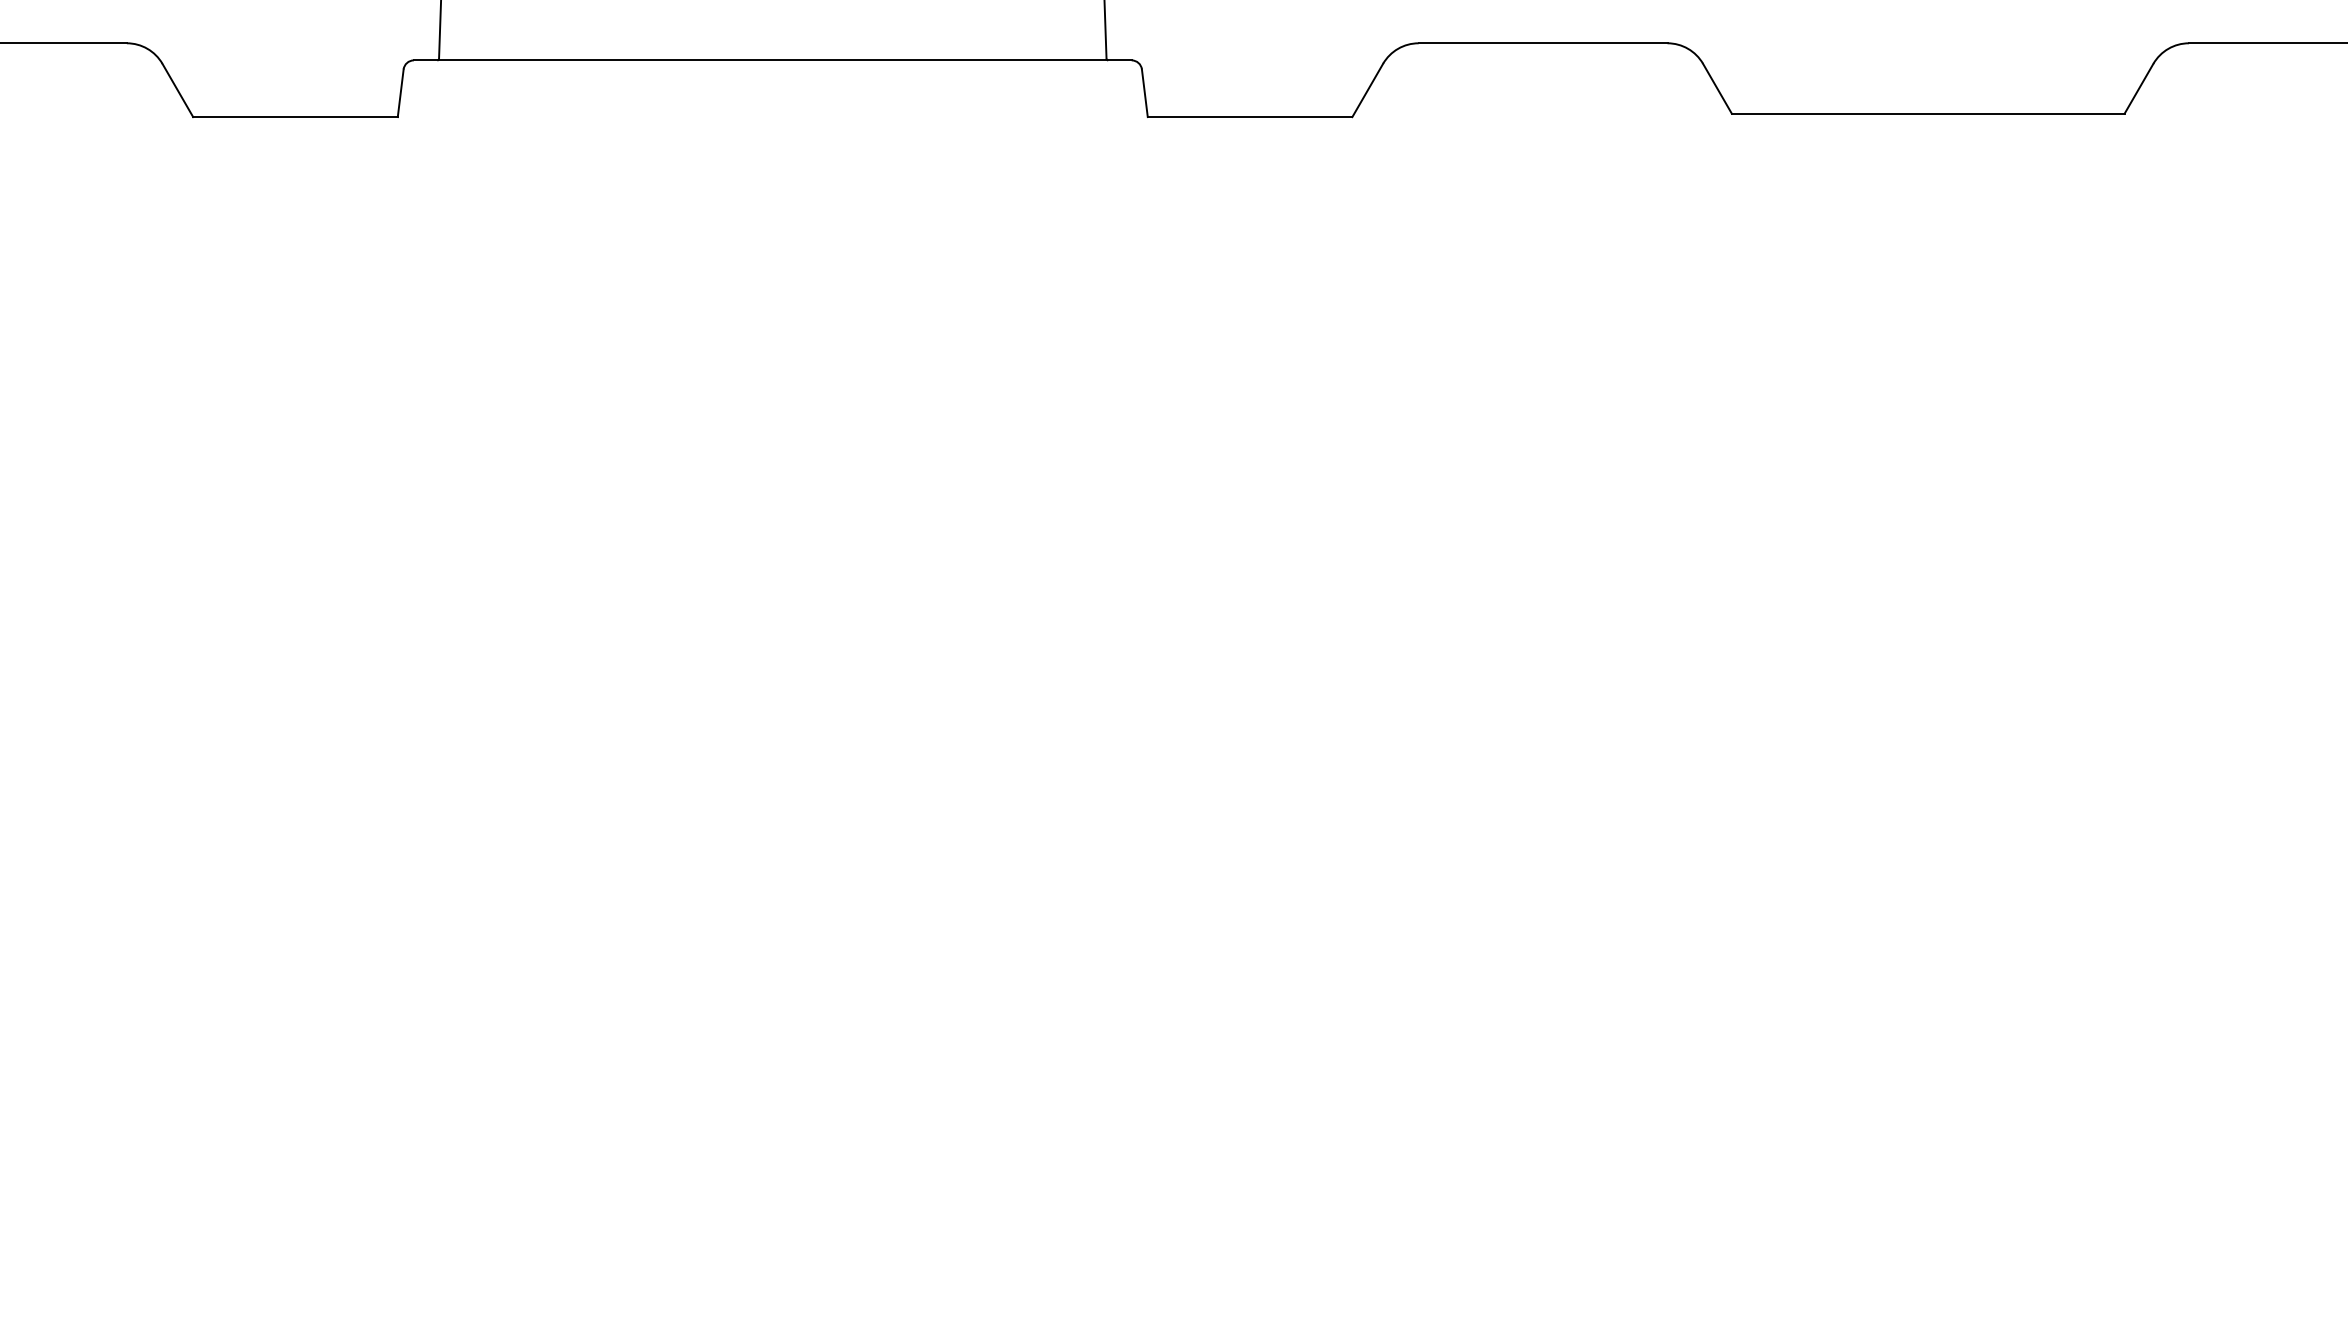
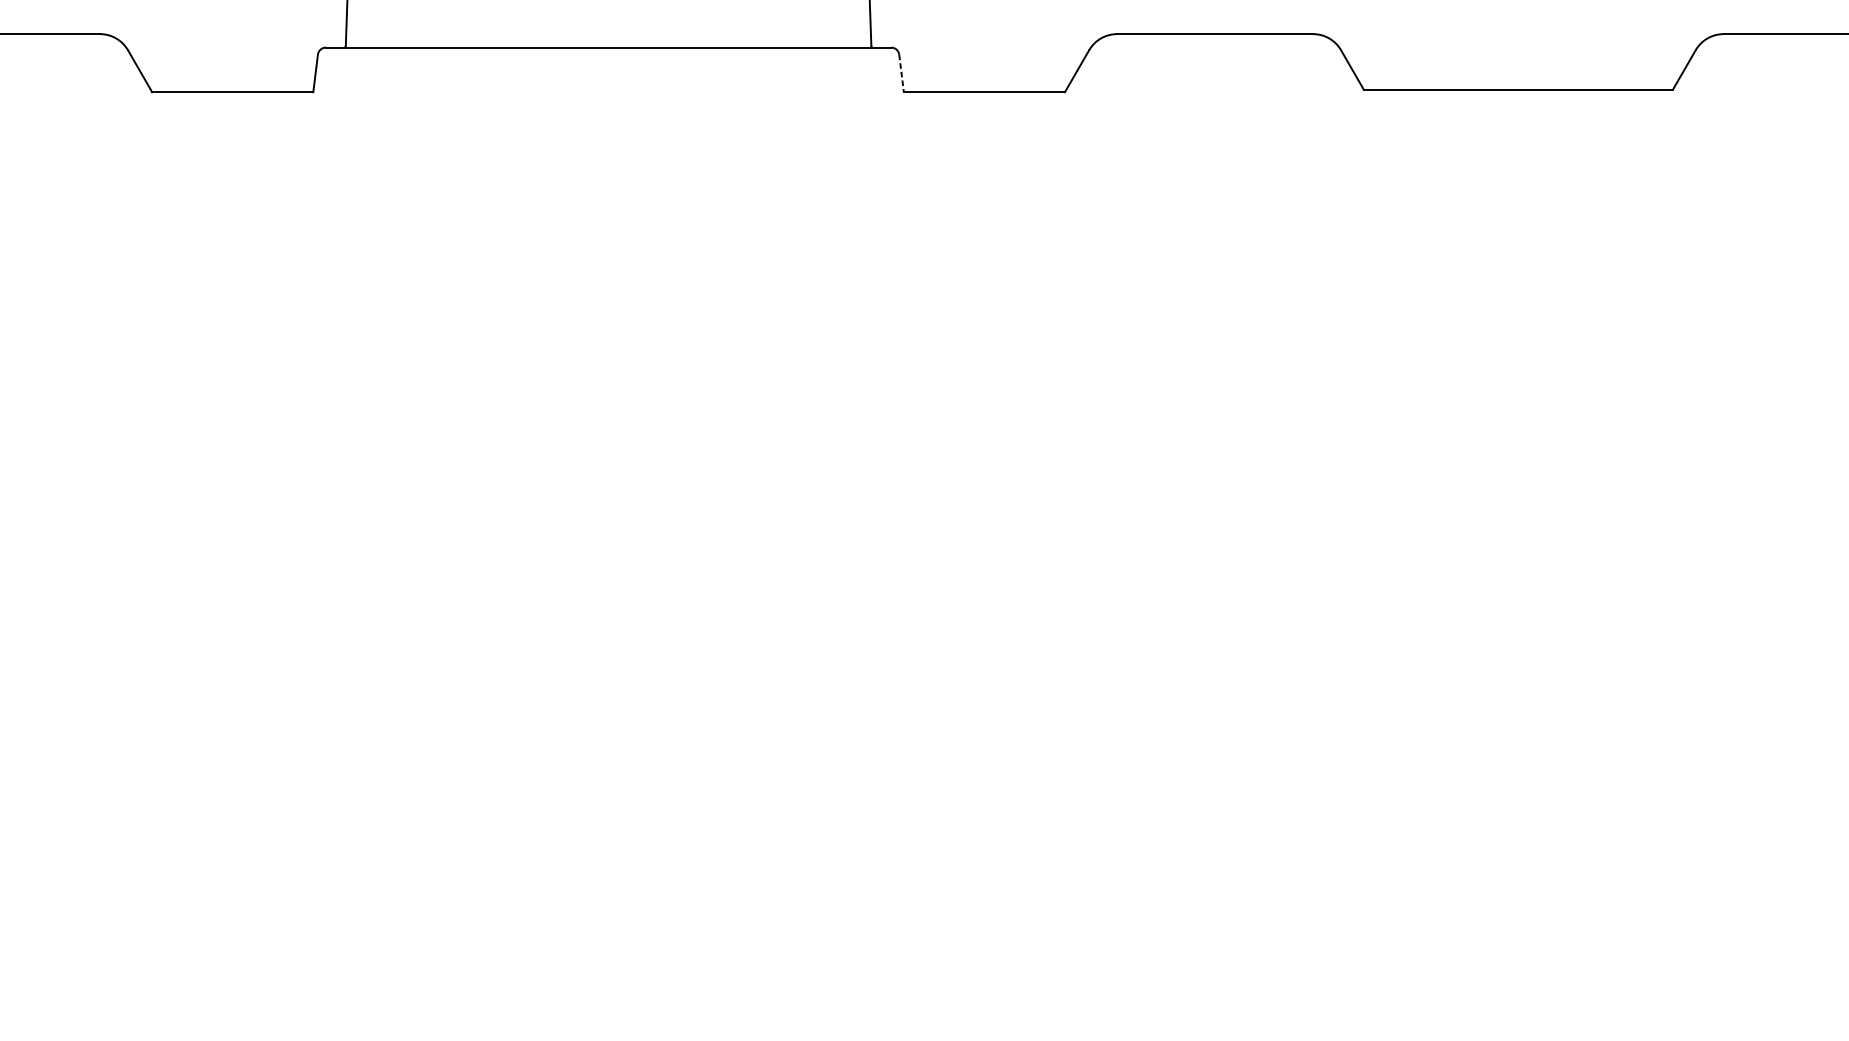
line: (1144, 93) -> (901, 73), solid -> dashed

